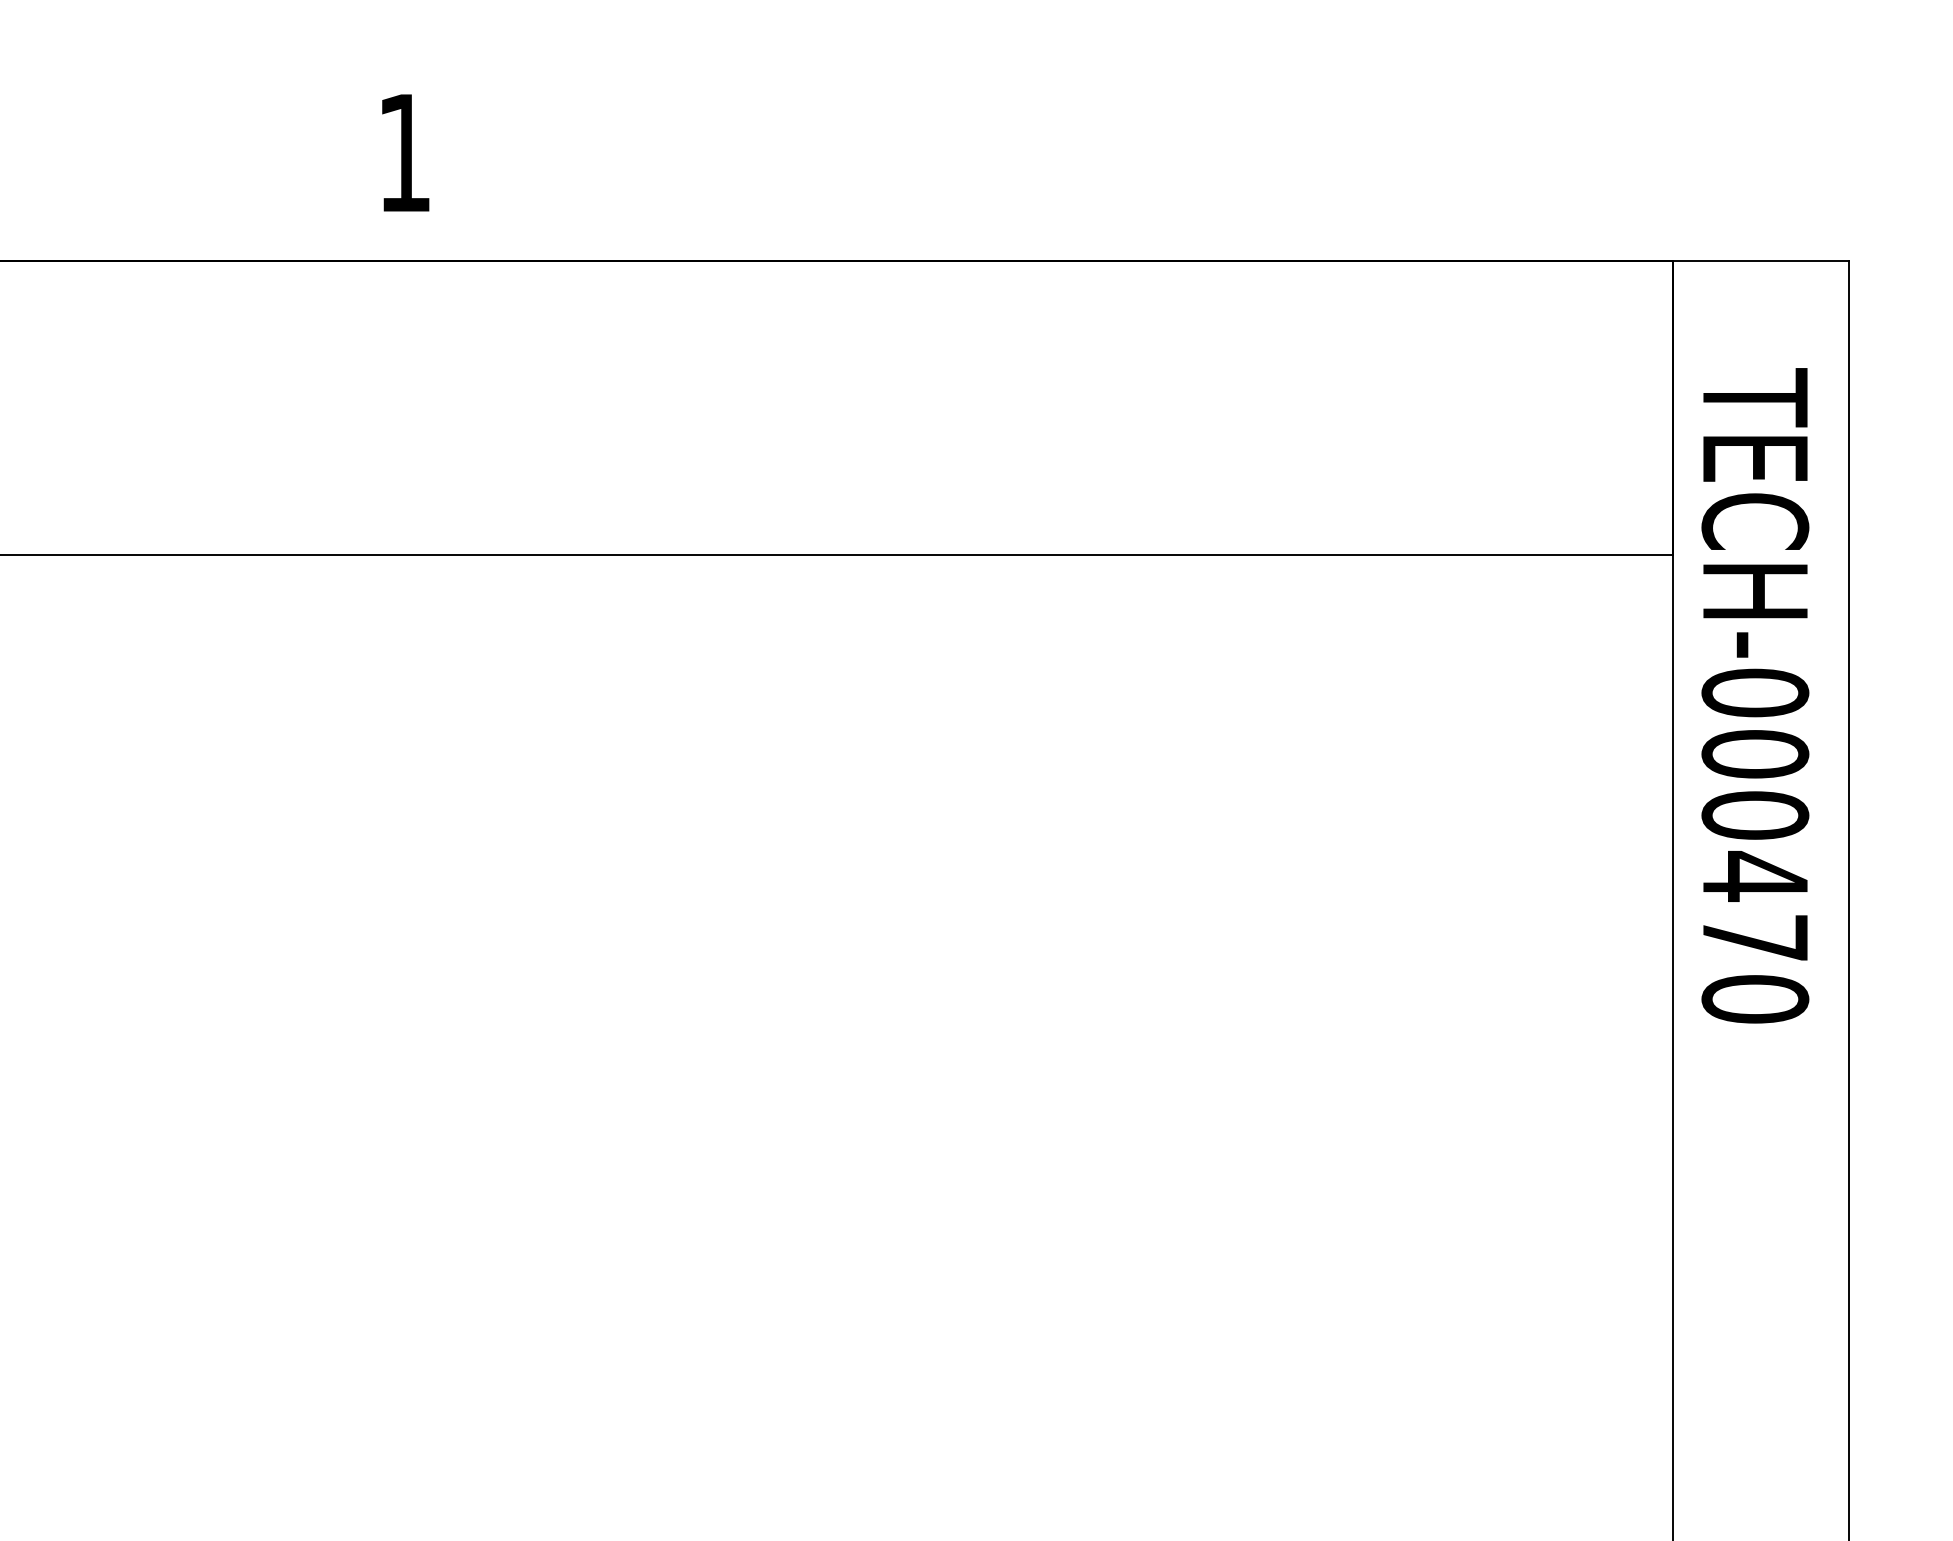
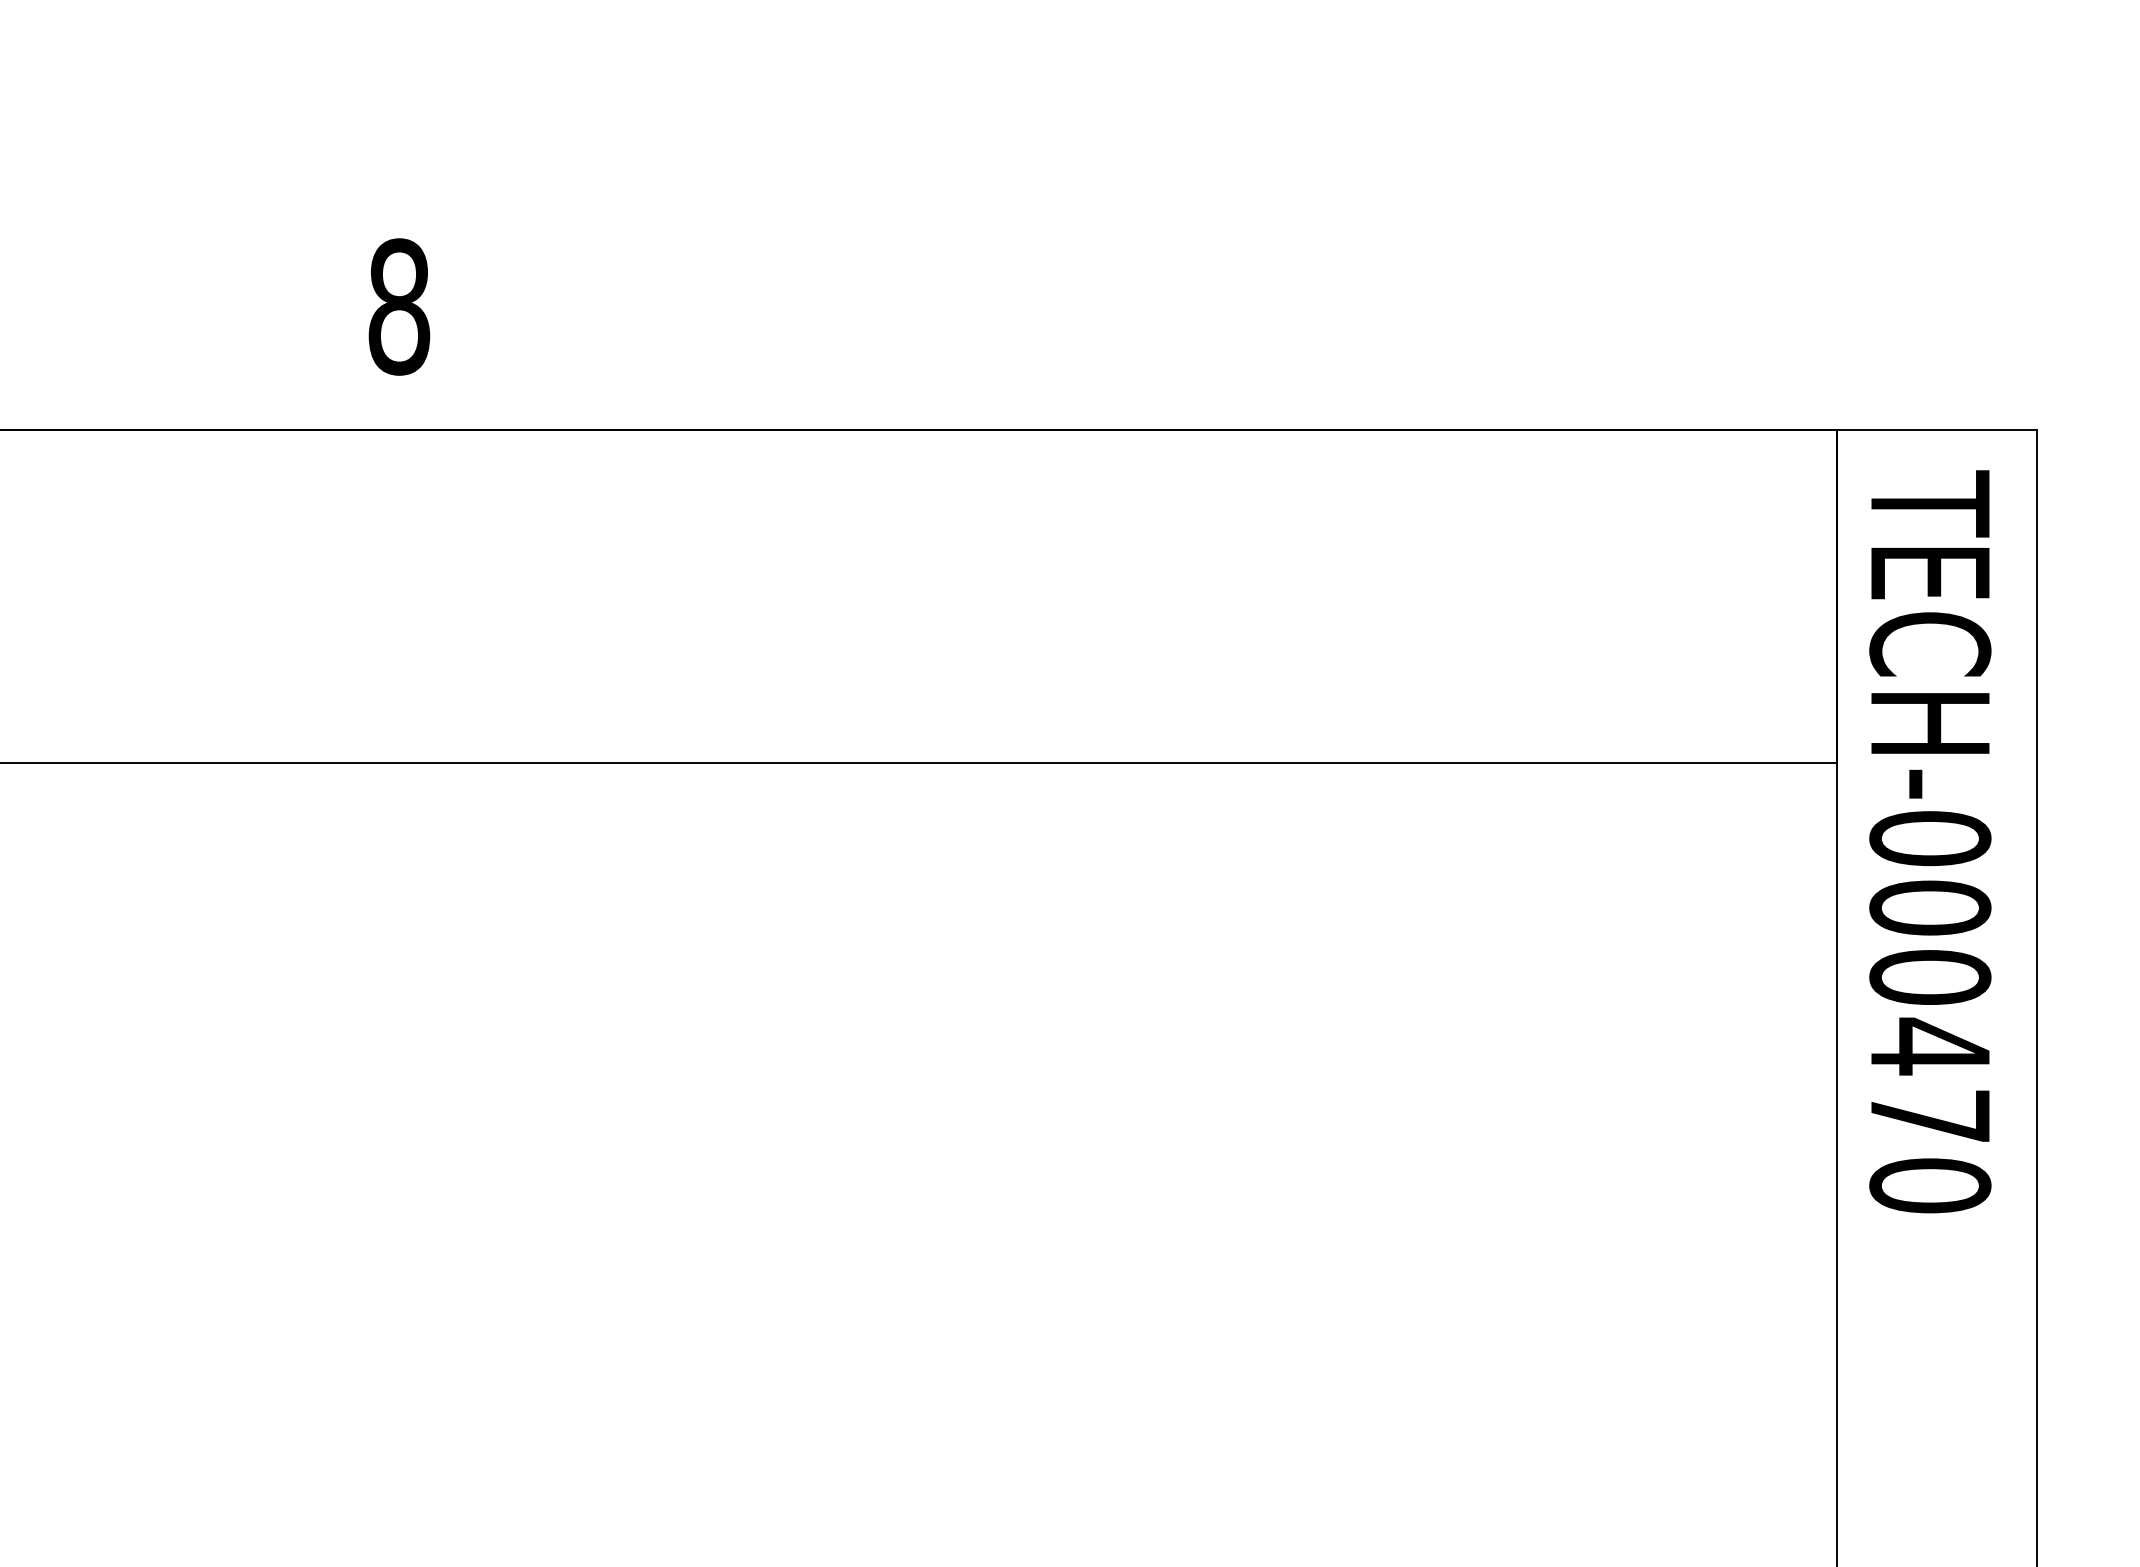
text: (404, 152) -> (399, 306), 1 -> 8
text: (1755, 695) -> (1930, 841), moved

